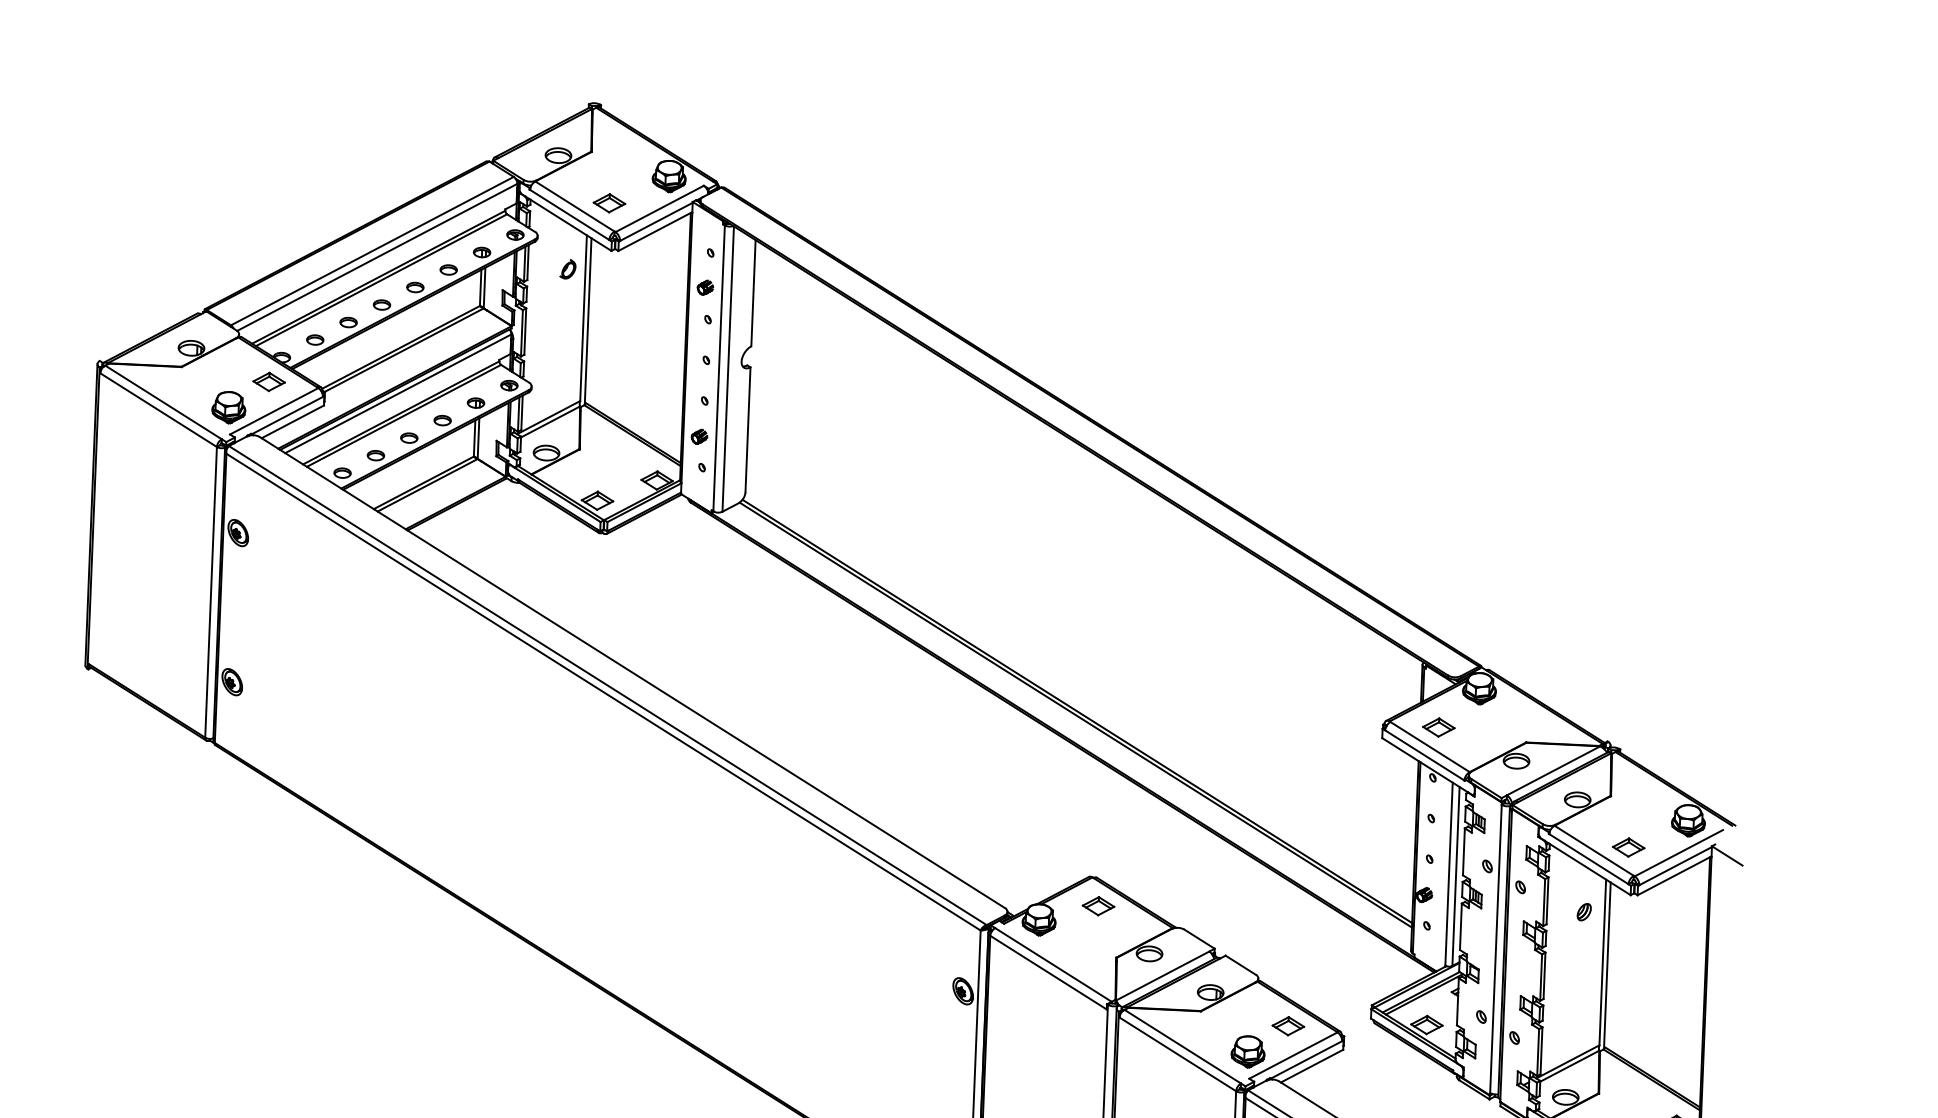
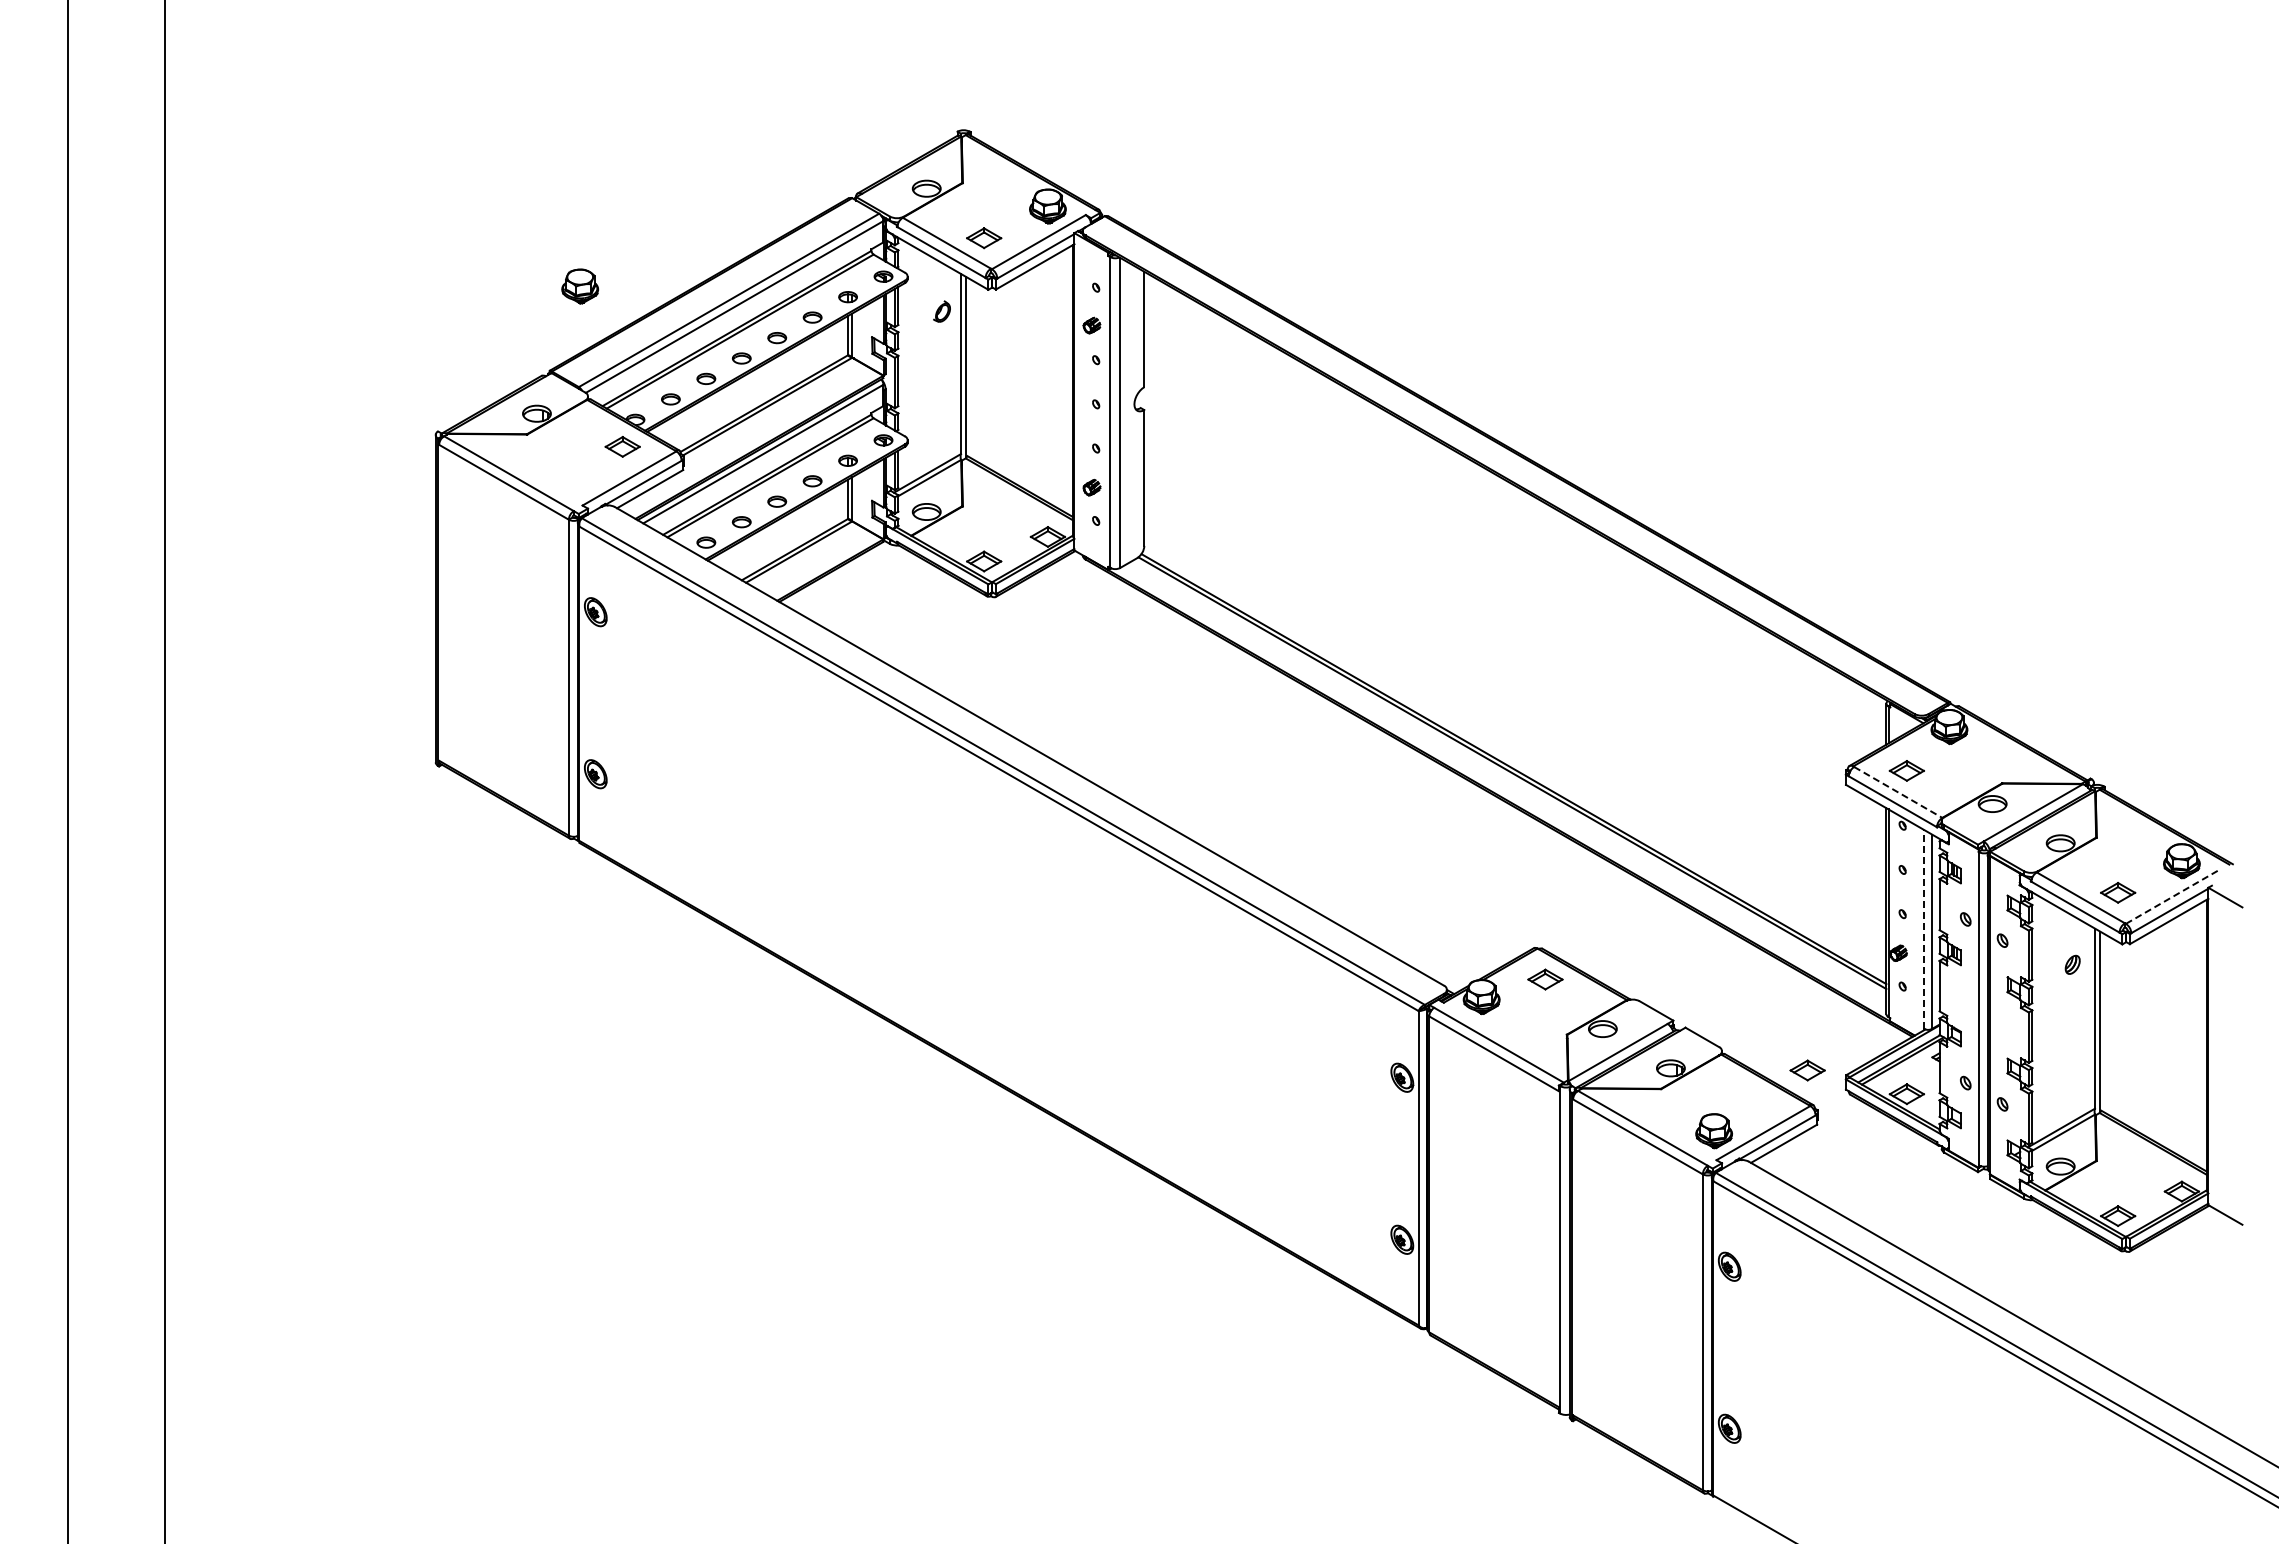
part: (229, 407) -> (580, 286), moved
line: (1430, 747) -> (1898, 792), solid -> dashed
line: (1679, 852) -> (2173, 896), solid -> dashed
line: (1449, 874) -> (1924, 929), solid -> dashed
part: (1288, 1026) -> (1807, 1070), moved

